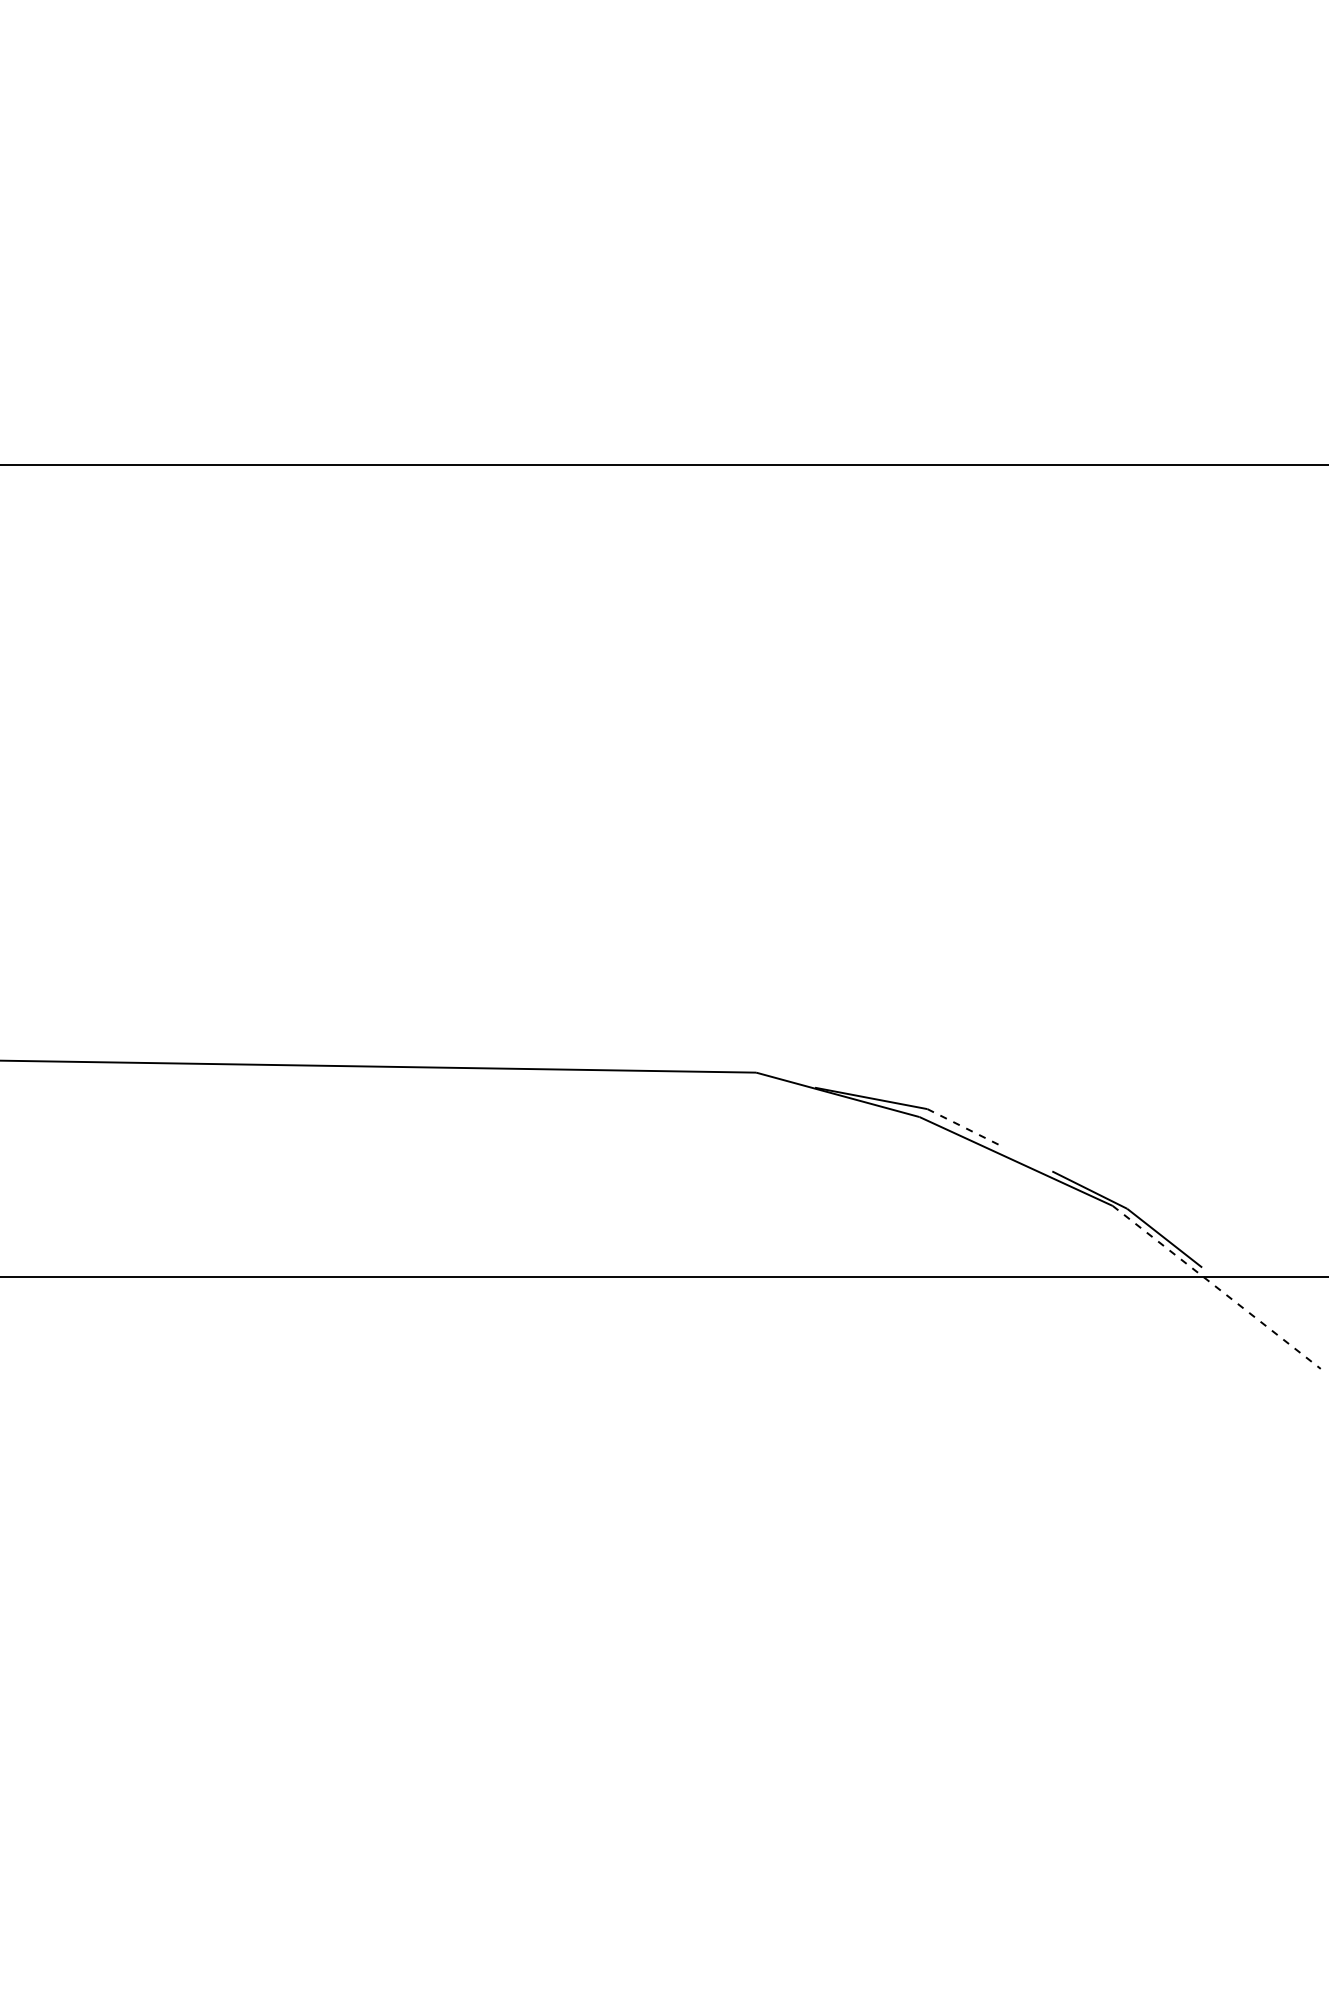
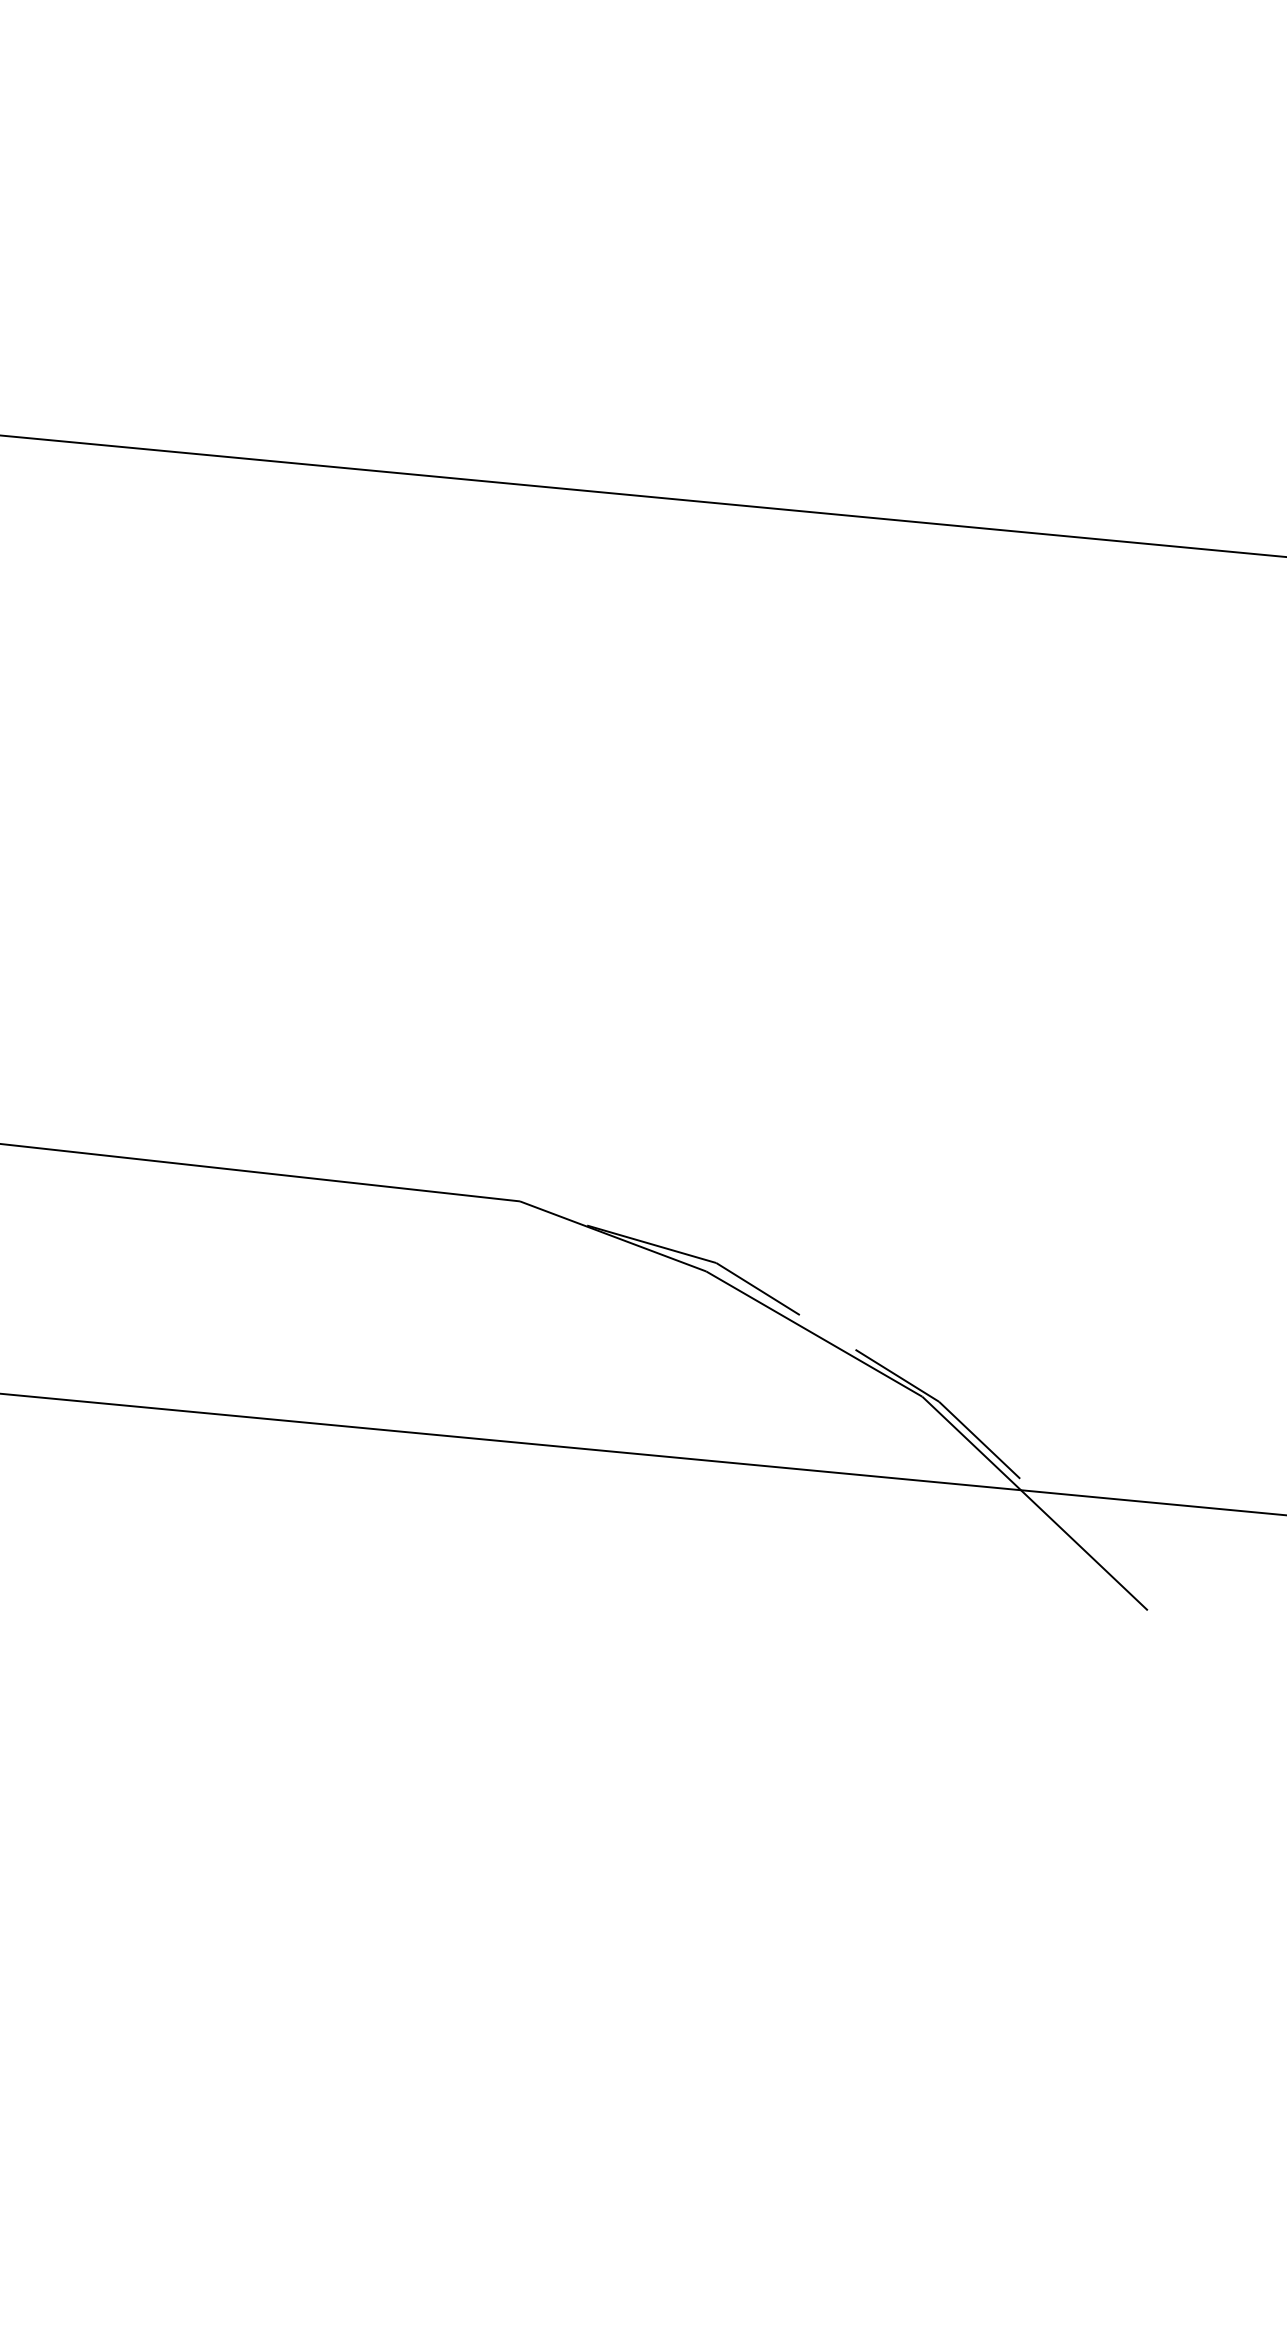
line: (964, 1127) -> (757, 1288), dashed -> solid
line: (1217, 1287) -> (1035, 1503), dashed -> solid

